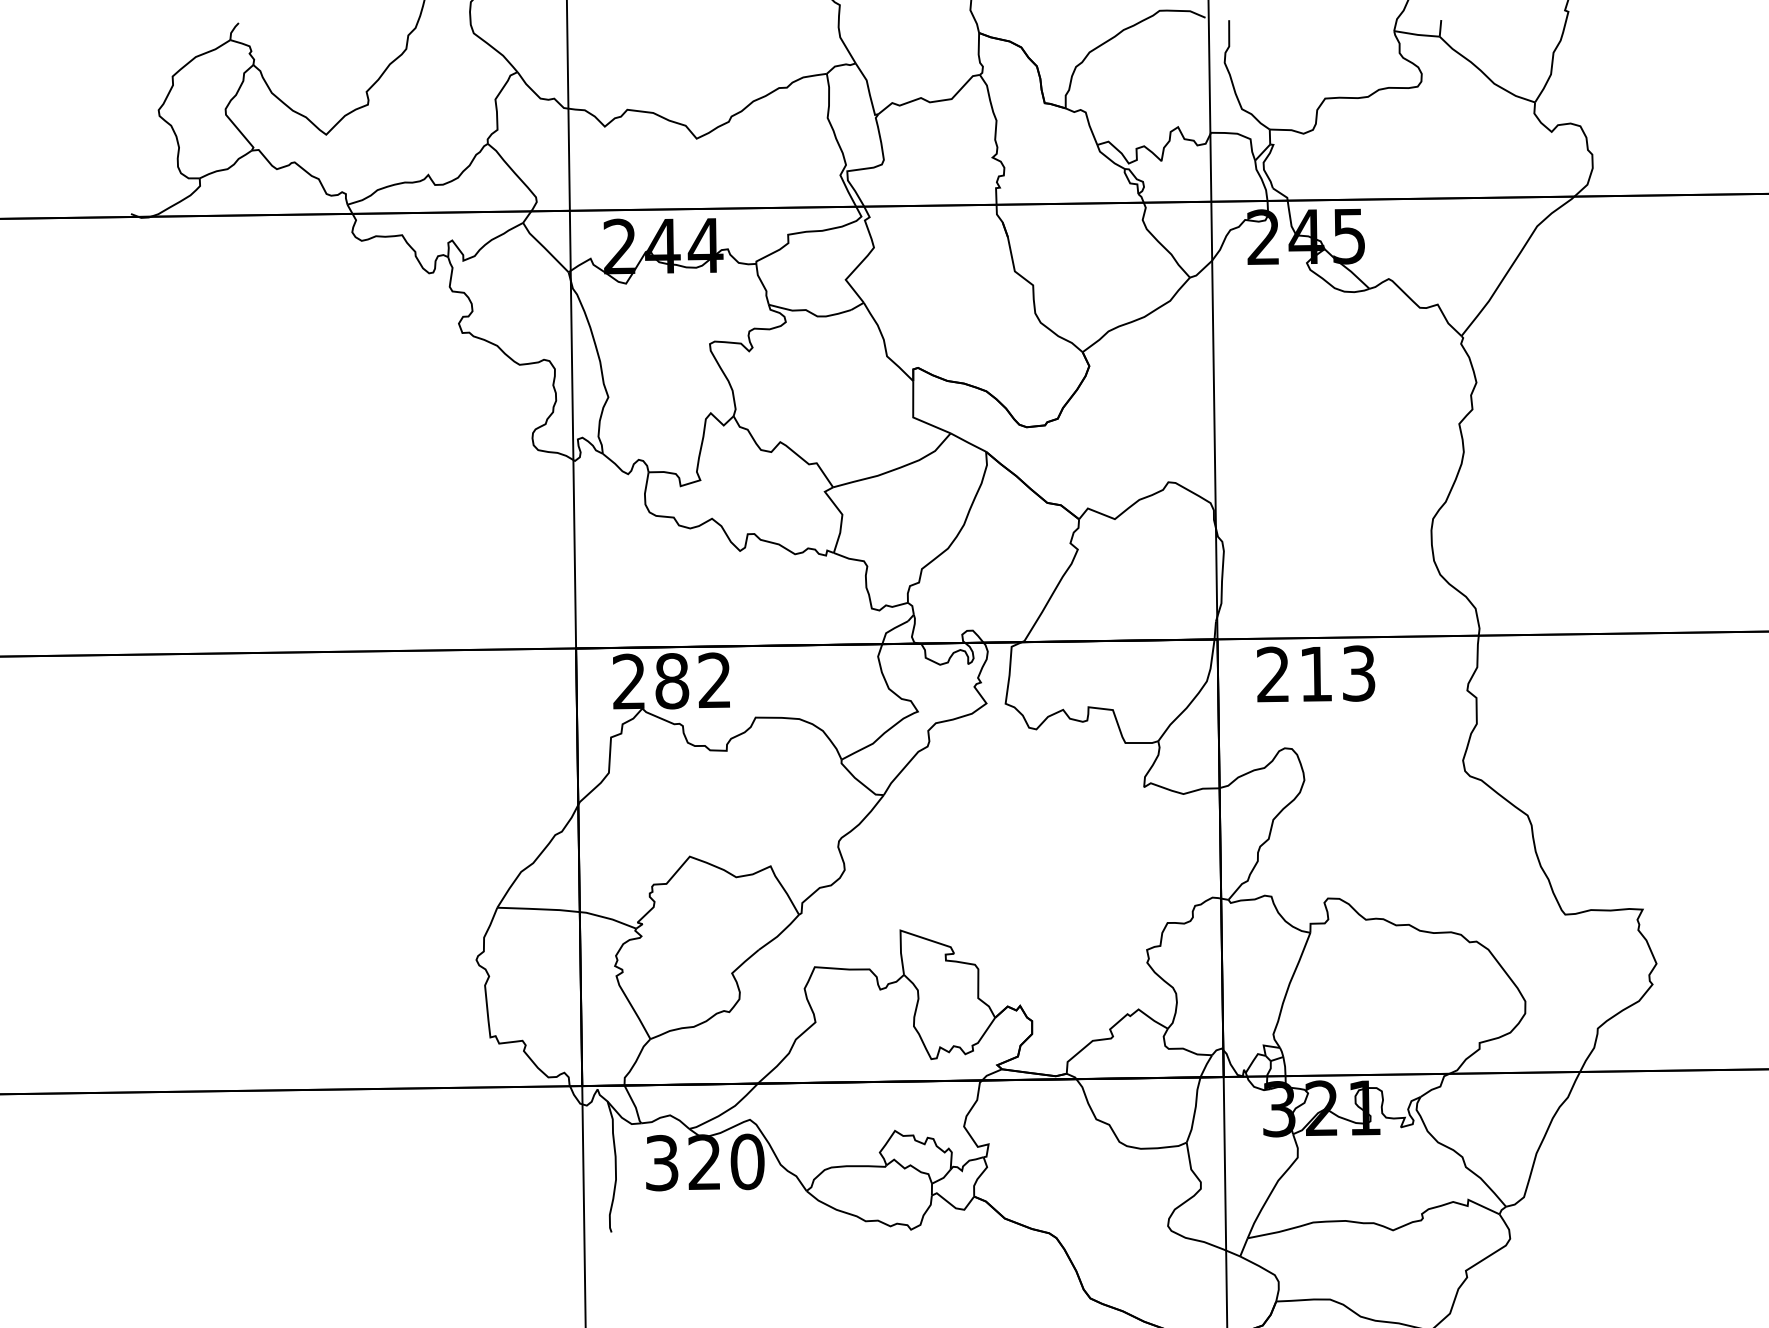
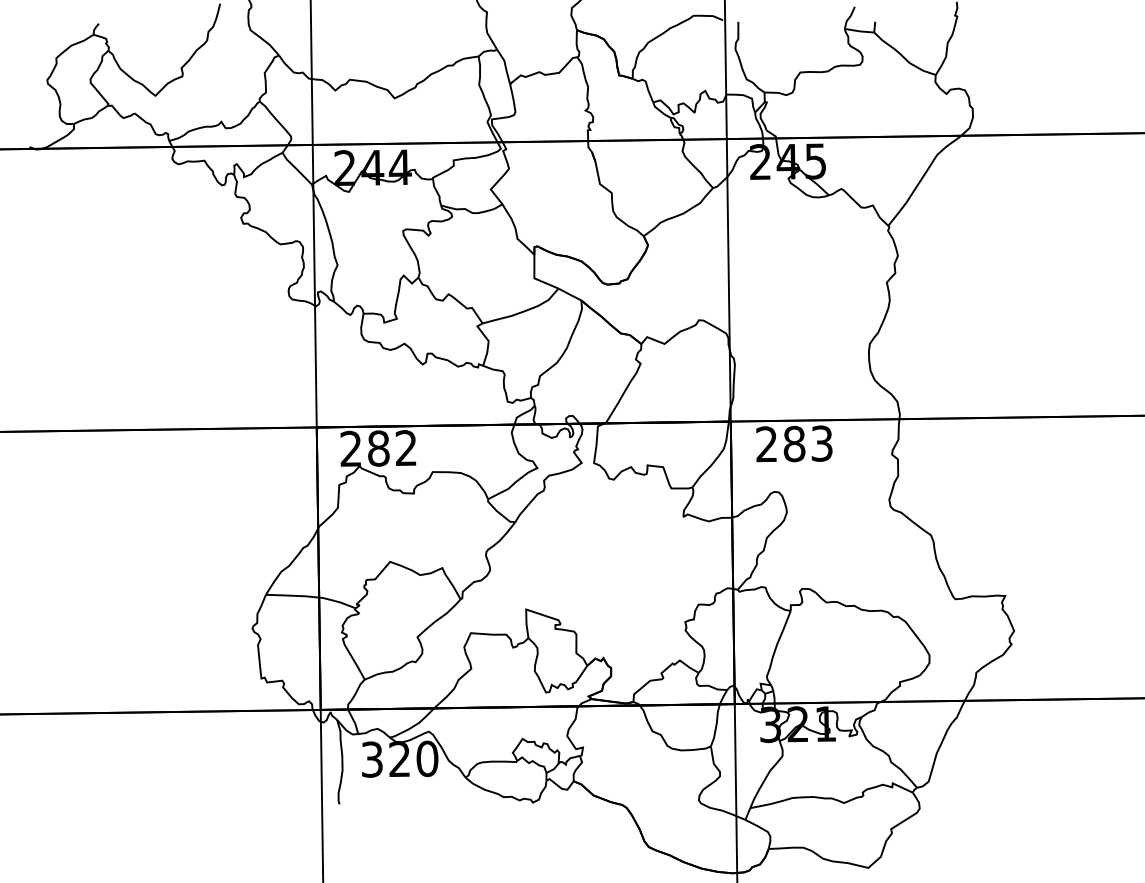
text: (1316, 673) -> (794, 443), 213 -> 283

